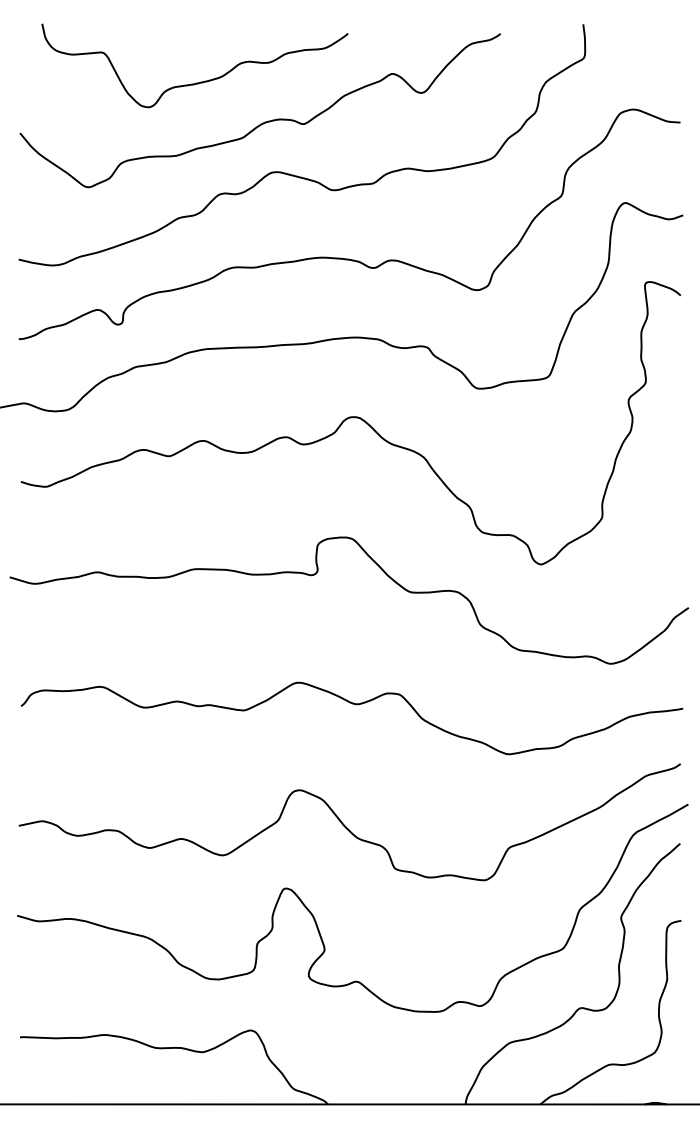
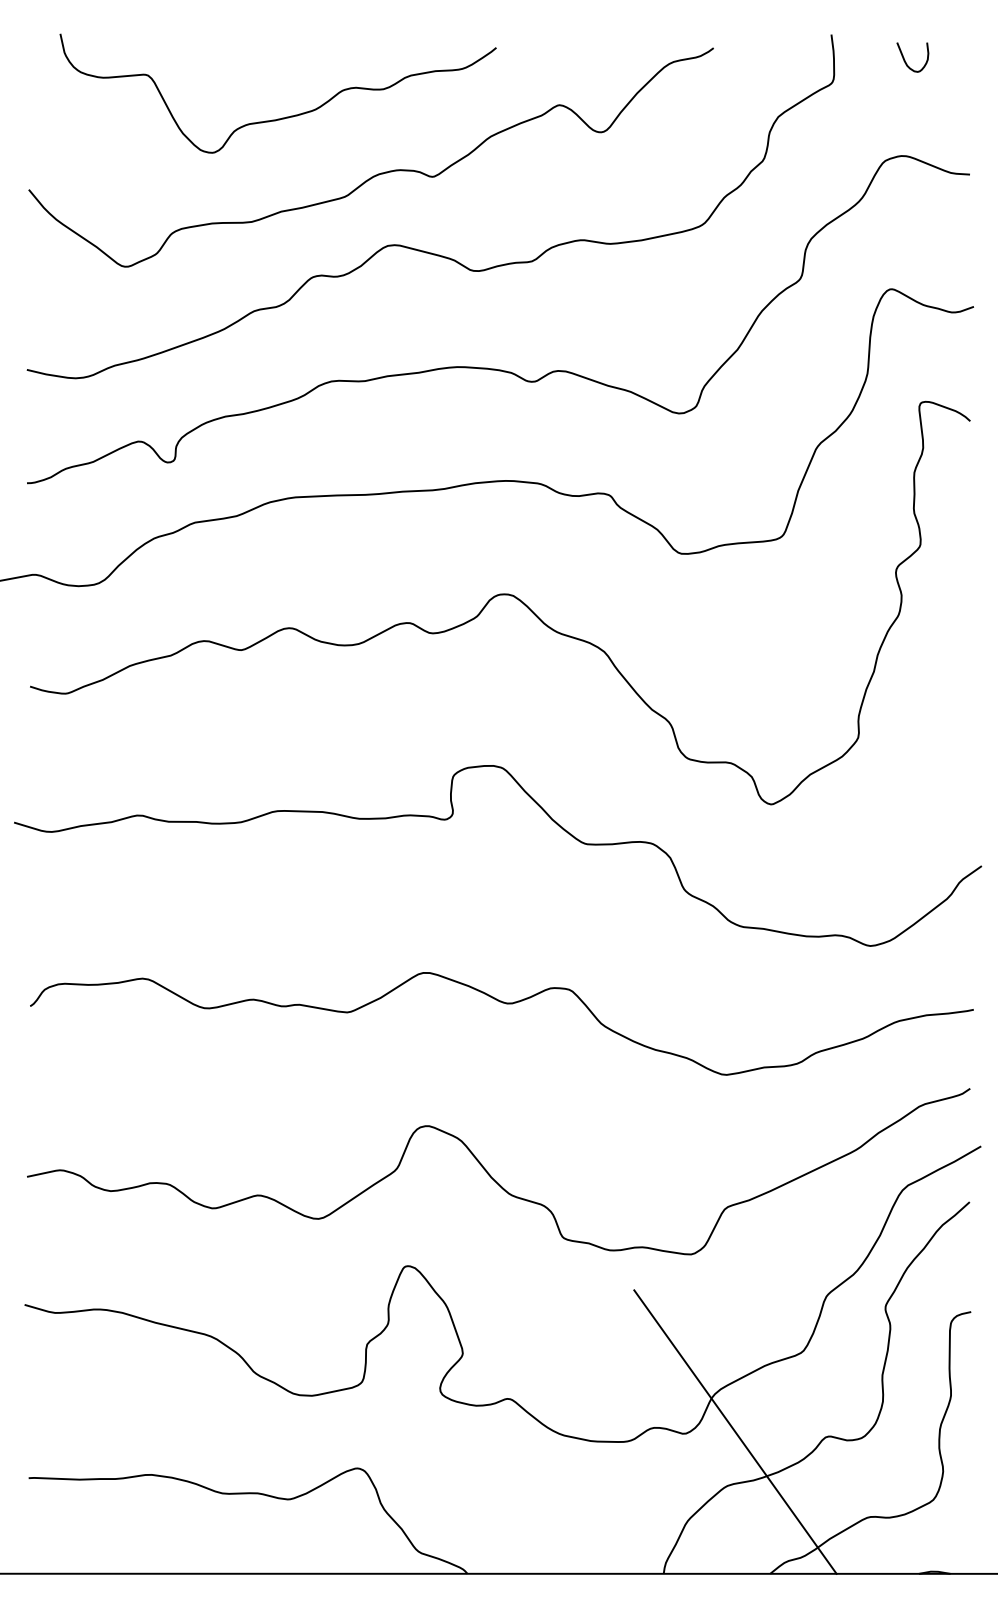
curve: (635, 41) -> (905, 59), added
line: (515, 1004) -> (734, 1431), added

